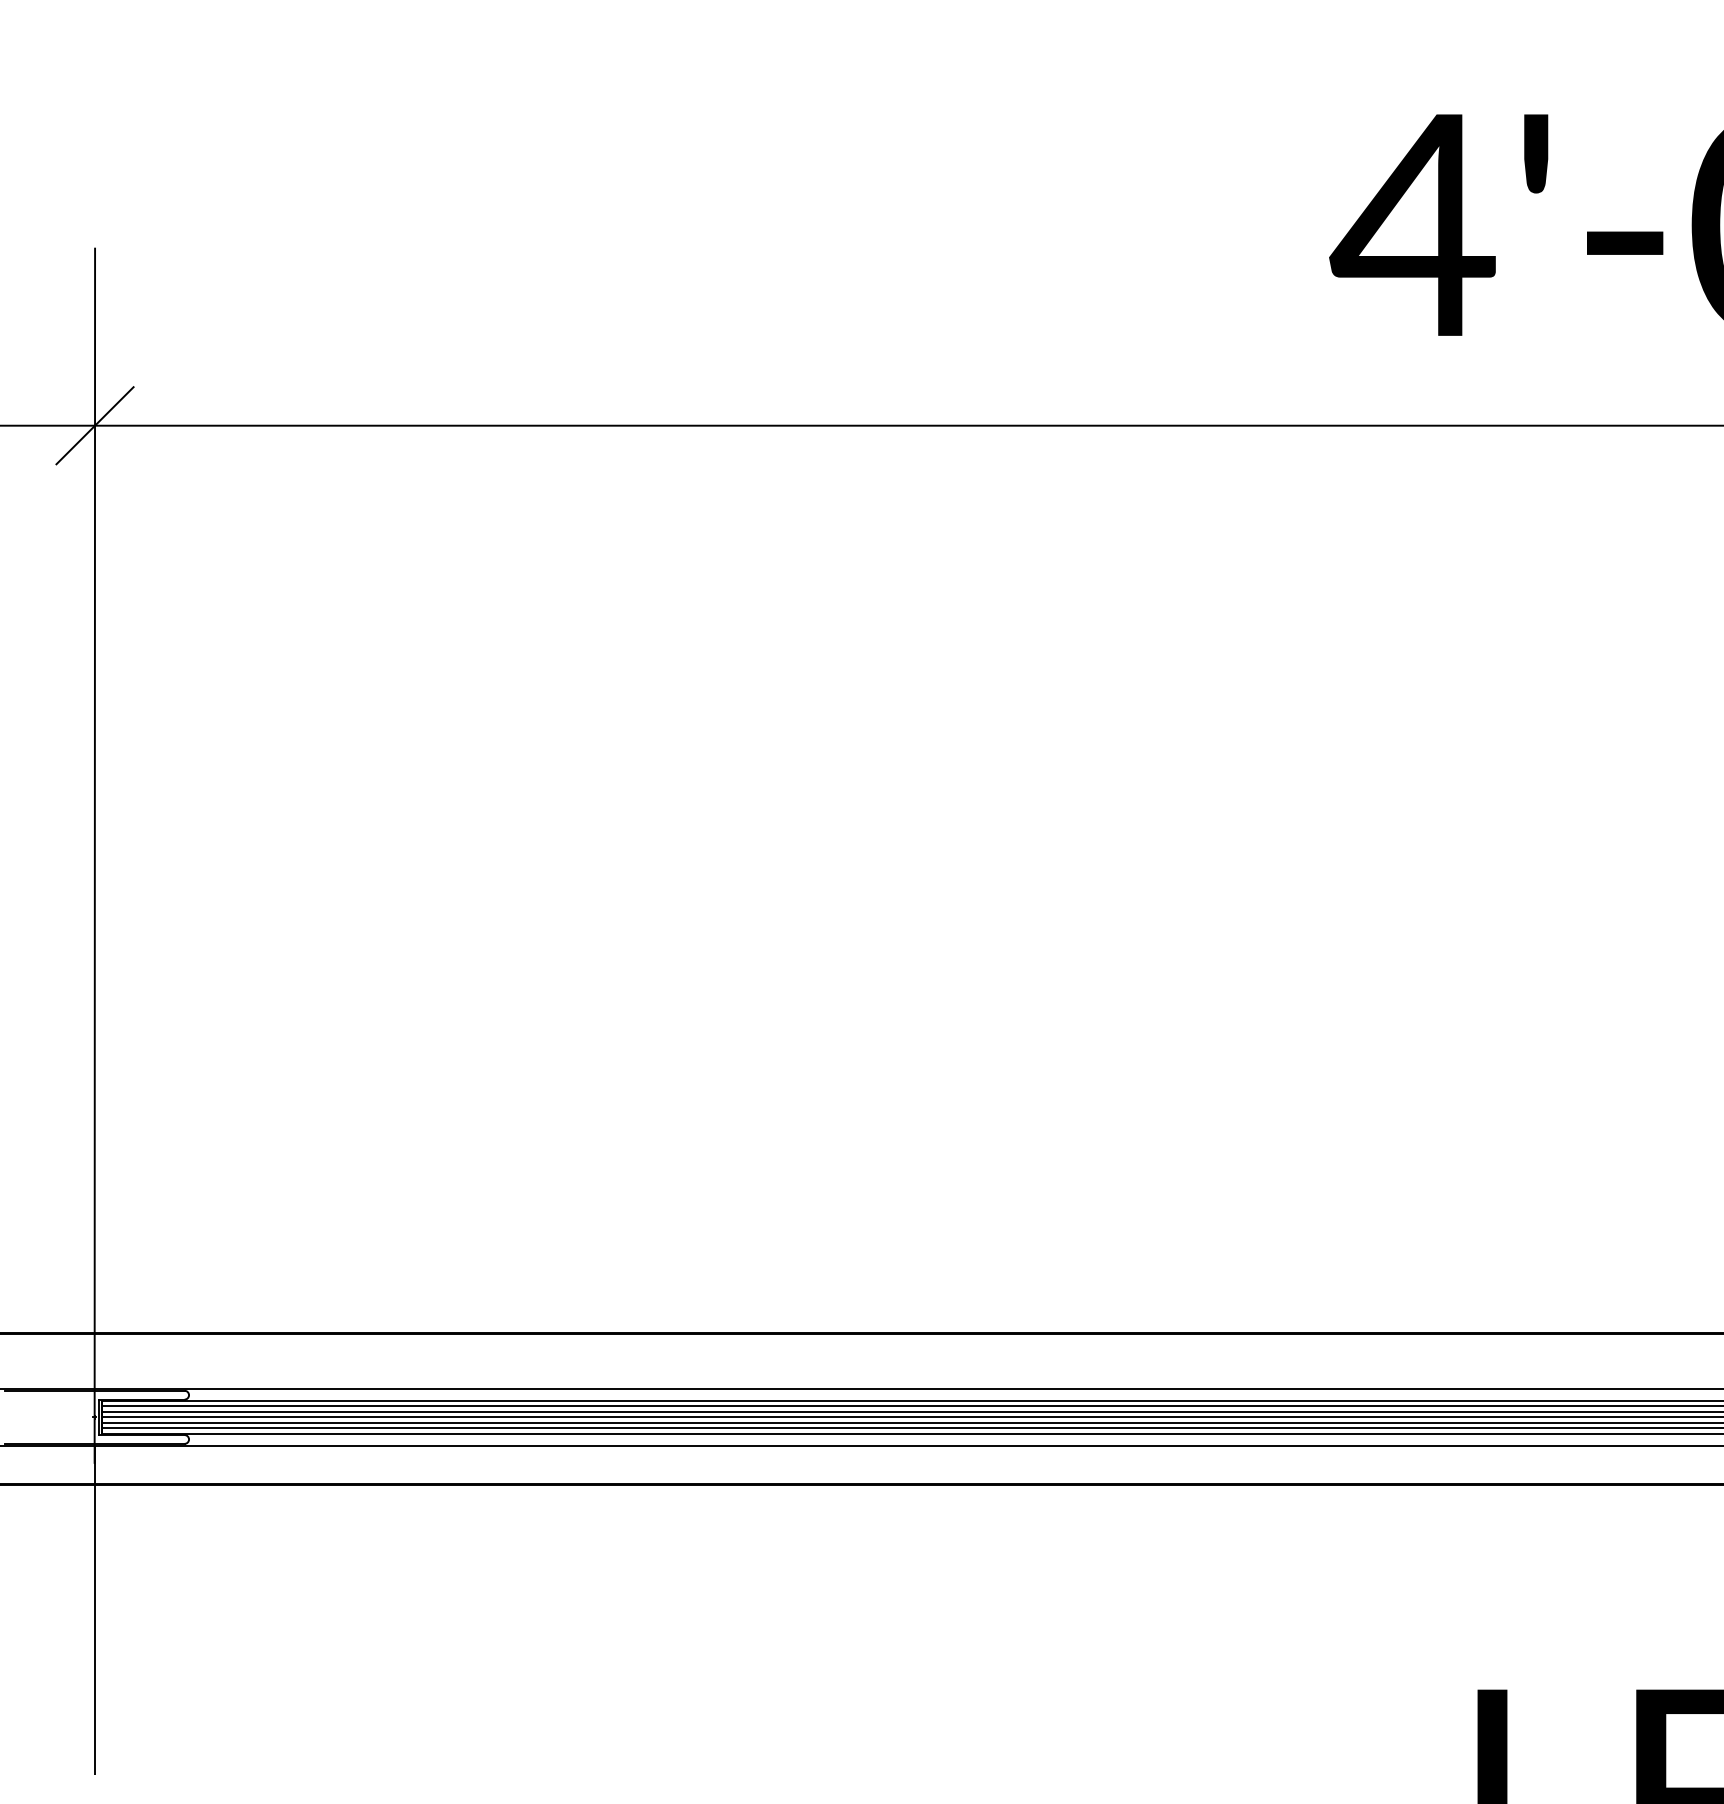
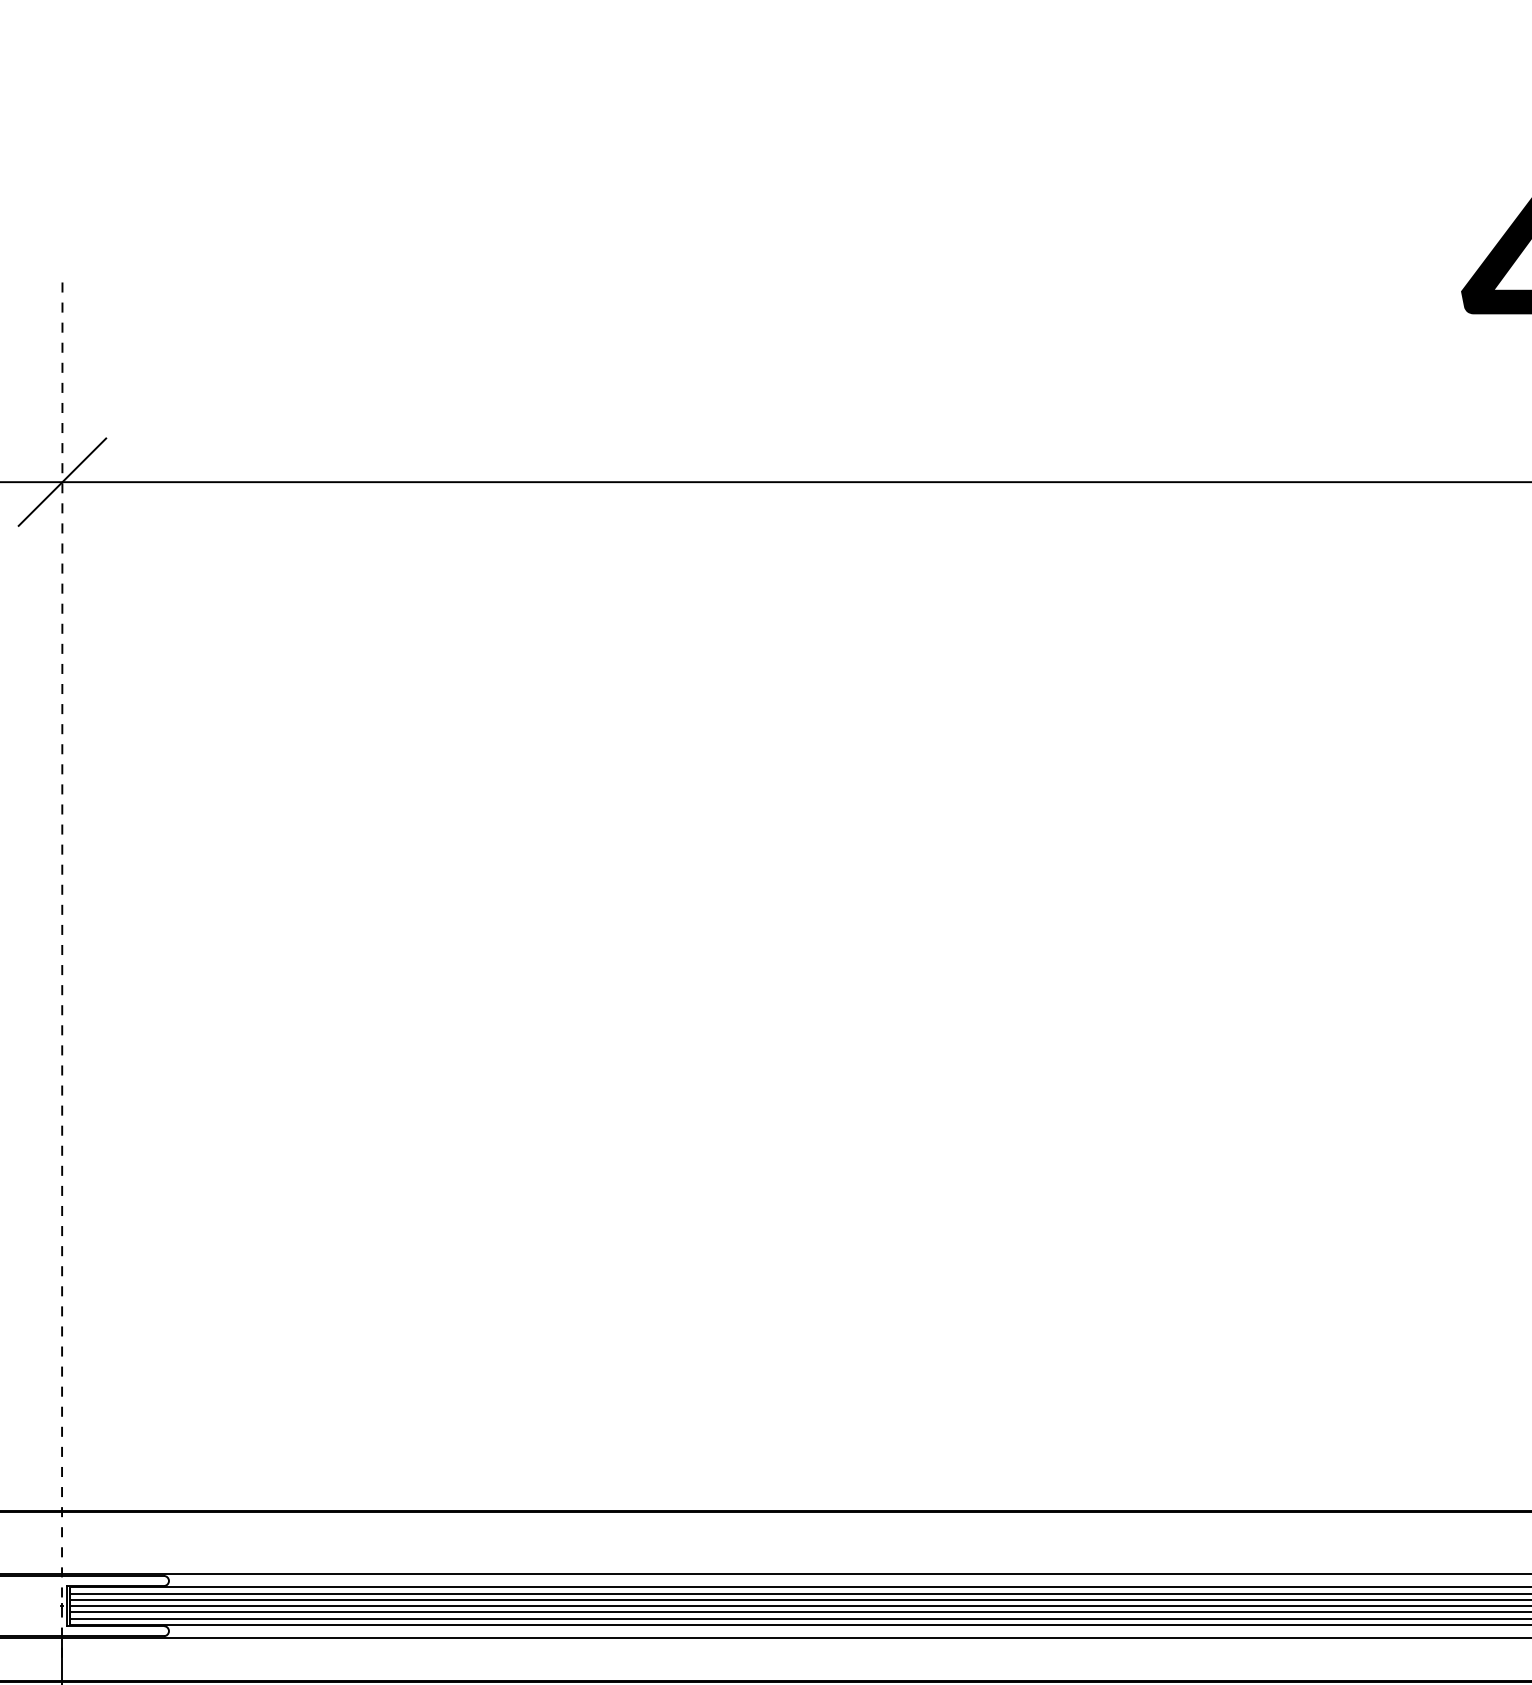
line: (94, 855) -> (61, 969), solid -> dashed

